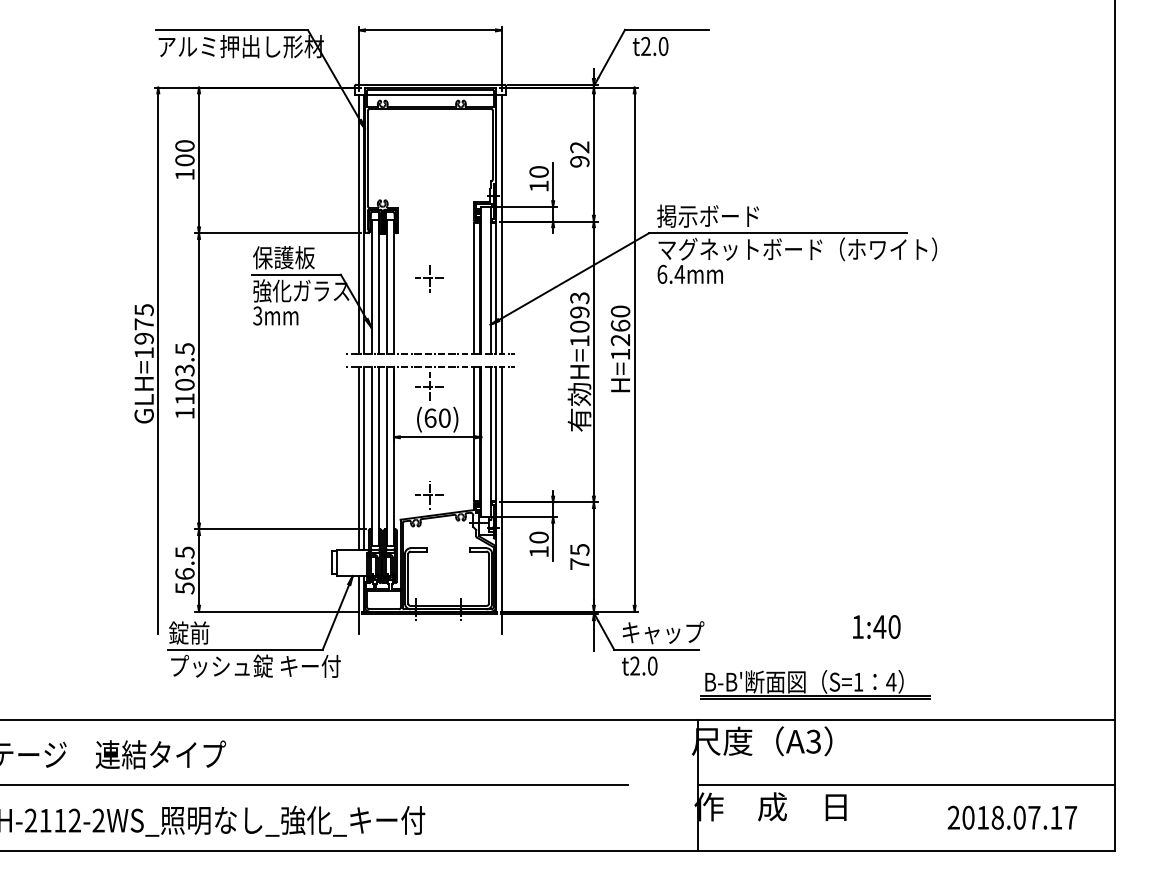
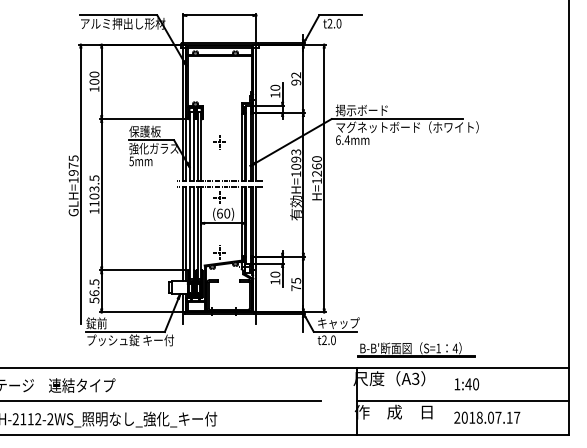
text: (257, 314) -> (131, 160), 3mm -> 5mm
text: (875, 627) -> (466, 384), moved
text: (1012, 817) -> (487, 417), moved

